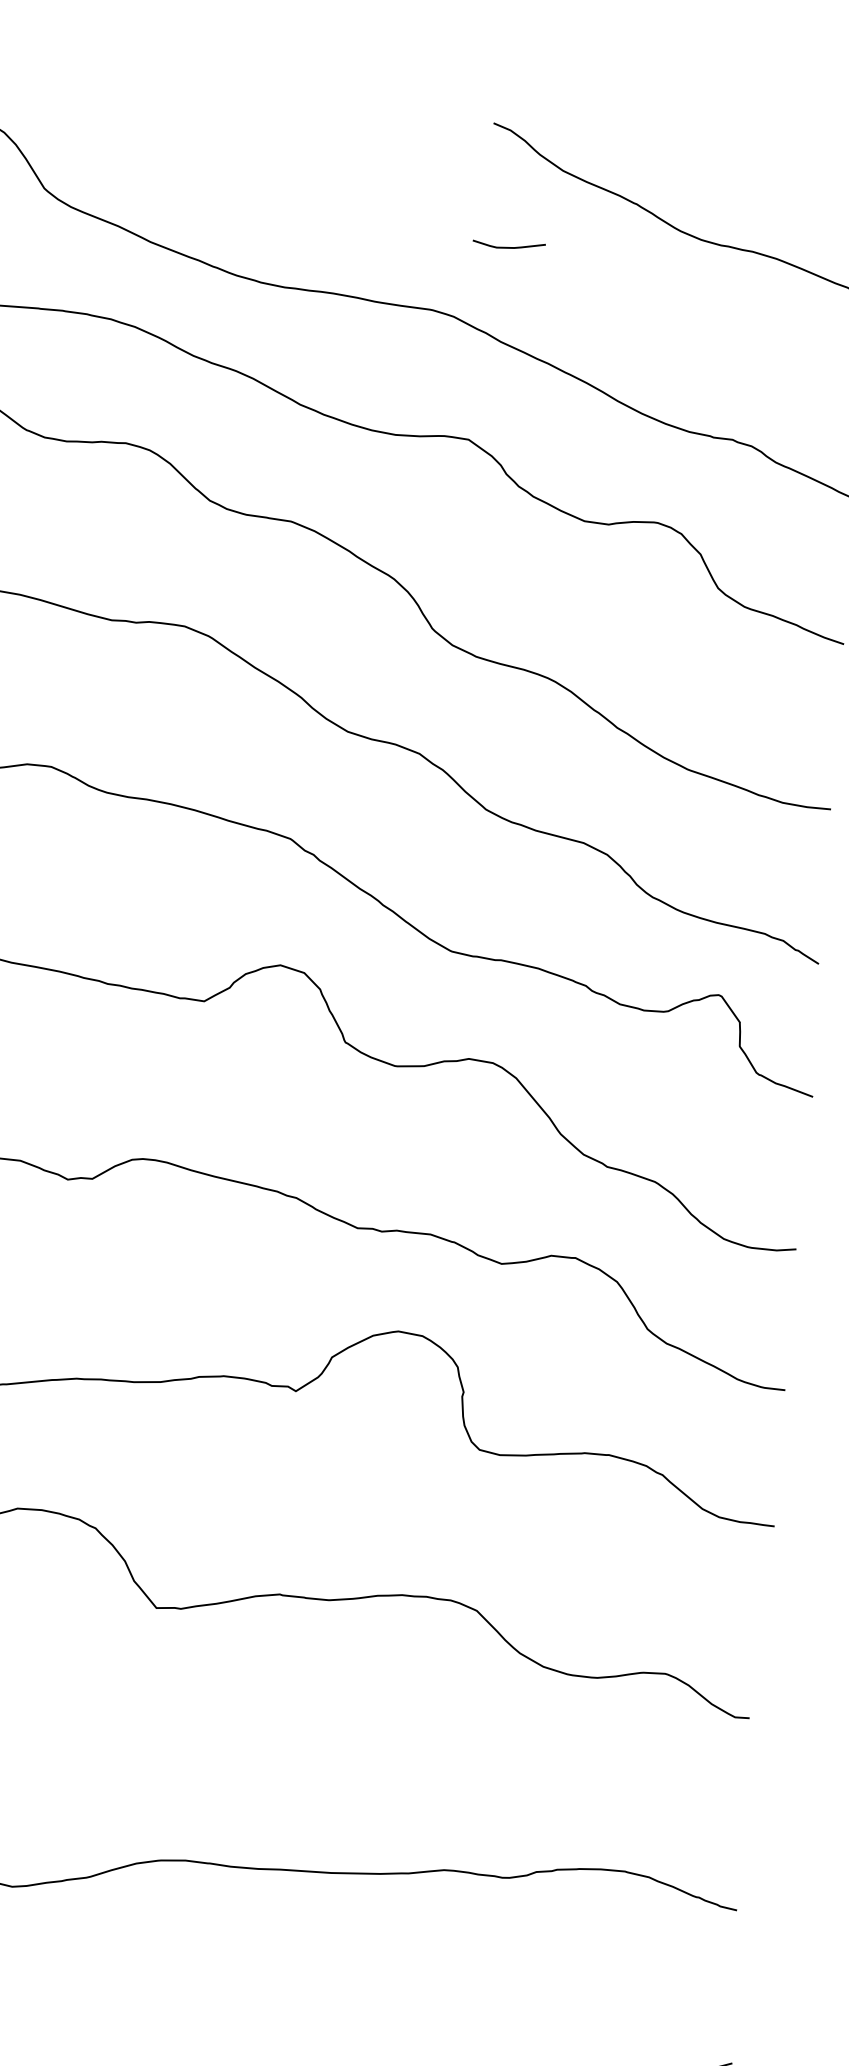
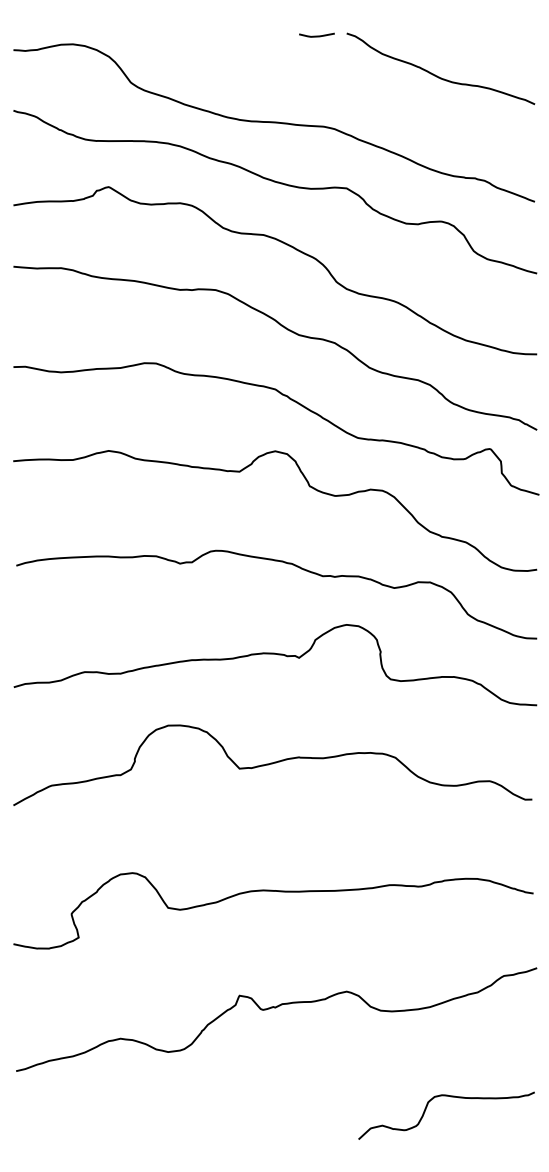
curve: (508, 245) -> (316, 35), moved

